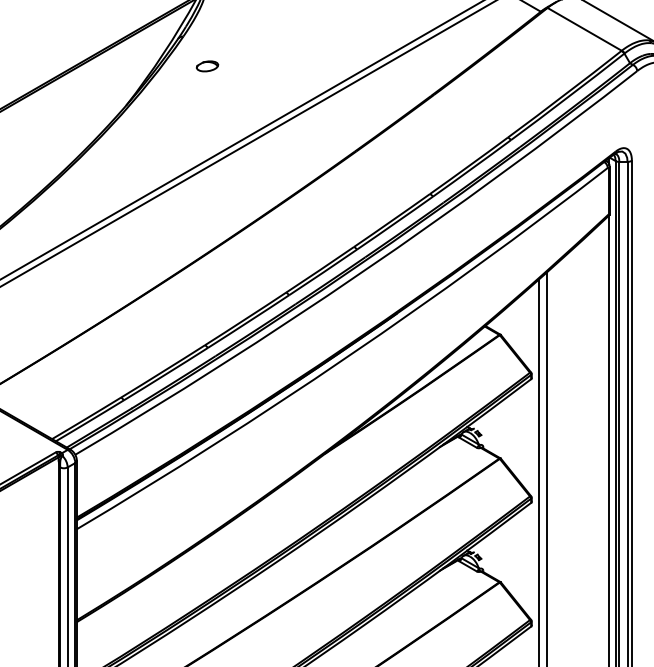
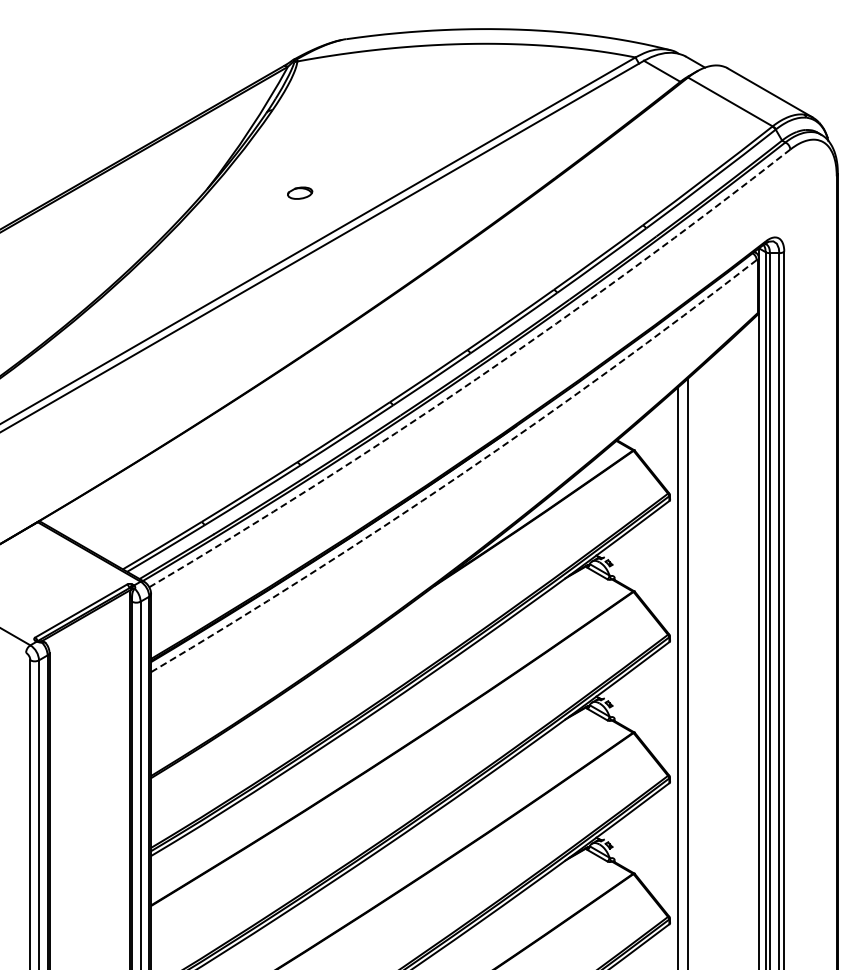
part: (207, 65) -> (300, 192), moved
arc: (362, 271) -> (476, 378), solid -> dashed
arc: (348, 356) -> (460, 475), solid -> dashed

